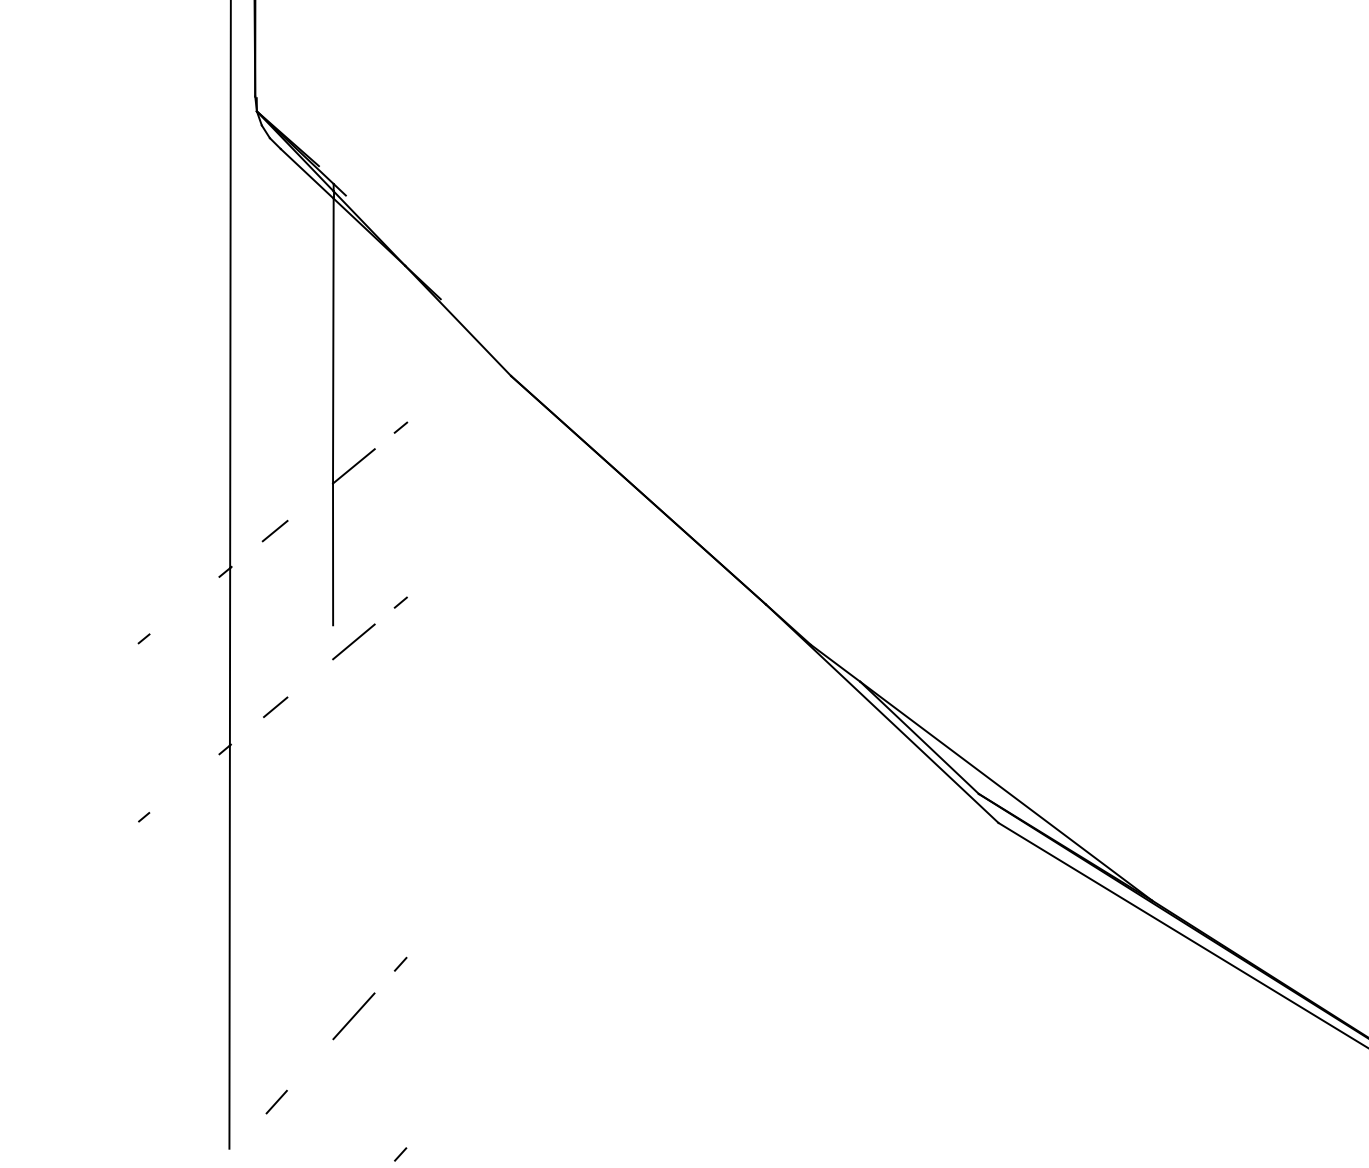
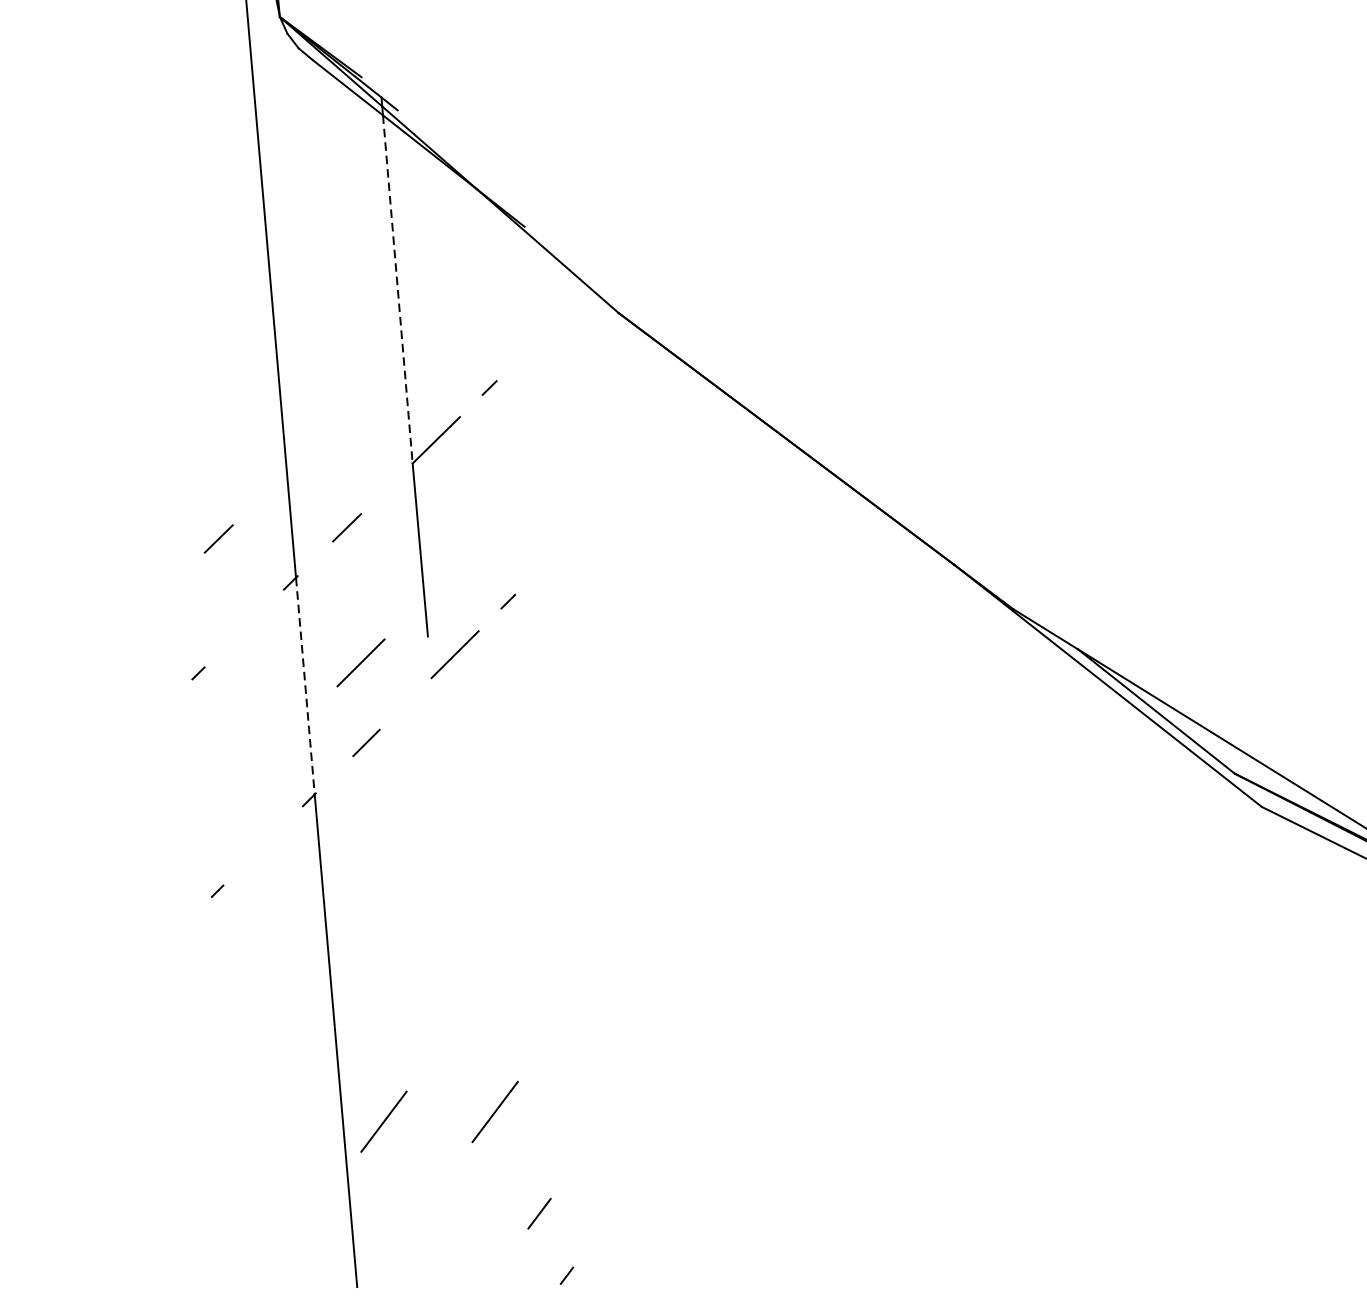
line: (333, 341) -> (398, 289), solid -> dashed
line: (169, 530) -> (217, 538), added
line: (276, 641) -> (360, 662), added
line: (230, 656) -> (305, 685), solid -> dashed
line: (400, 963) -> (546, 1042), removed
line: (262, 1016) -> (383, 1122), added
line: (276, 1101) -> (539, 1213), moved

